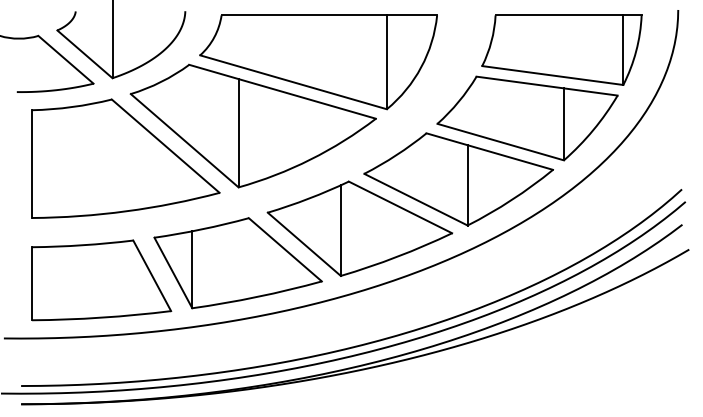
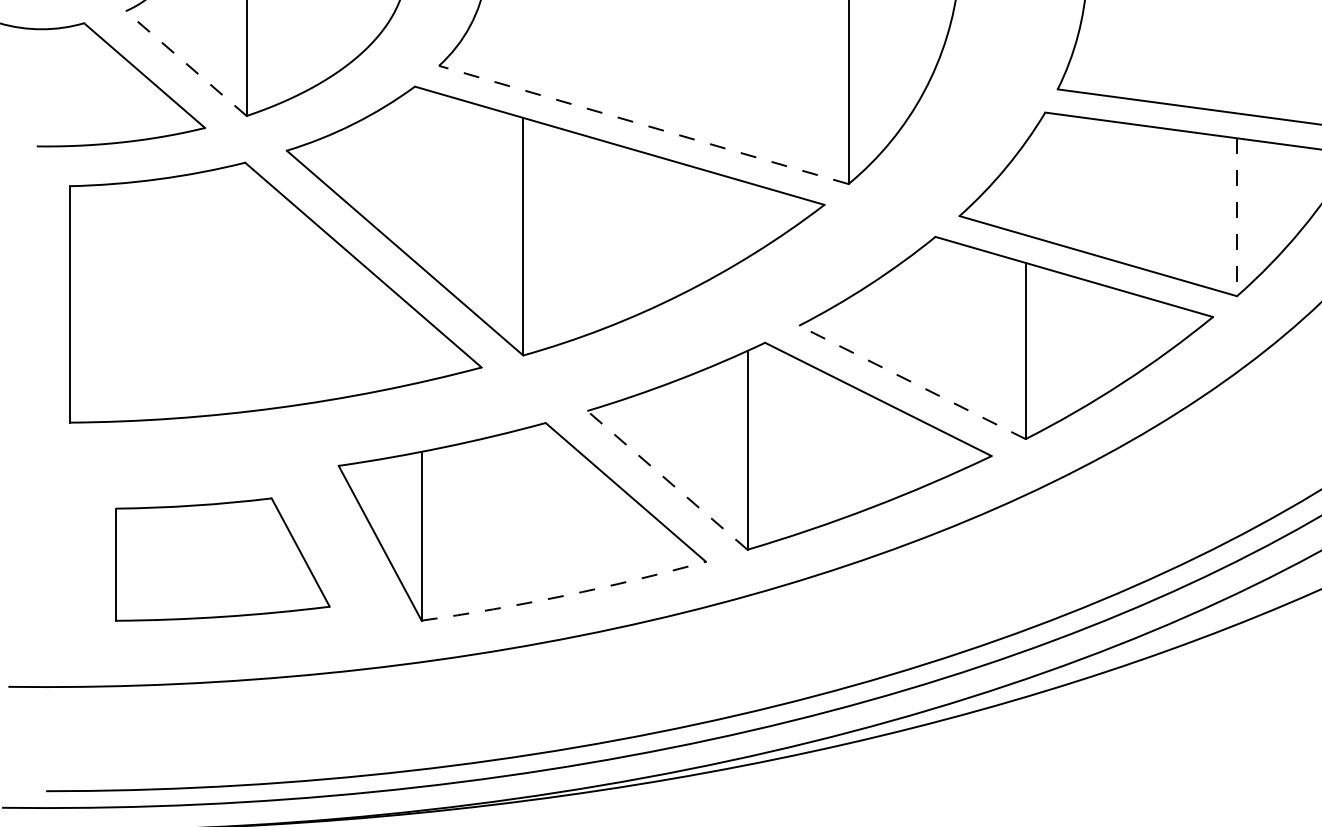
line: (84, 54) -> (185, 63), solid -> dashed
line: (293, 82) -> (643, 125), solid -> dashed
line: (563, 124) -> (1235, 217), solid -> dashed
line: (415, 199) -> (911, 382), solid -> dashed
line: (303, 244) -> (665, 480), solid -> dashed
part: (101, 280) -> (222, 559), size x0.7
arc: (257, 296) -> (564, 594), solid -> dashed

